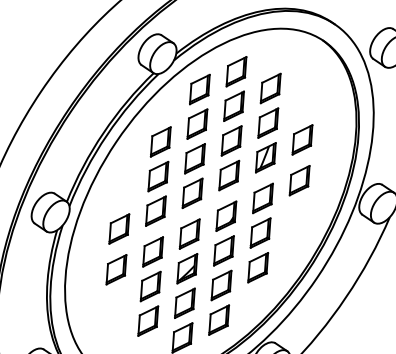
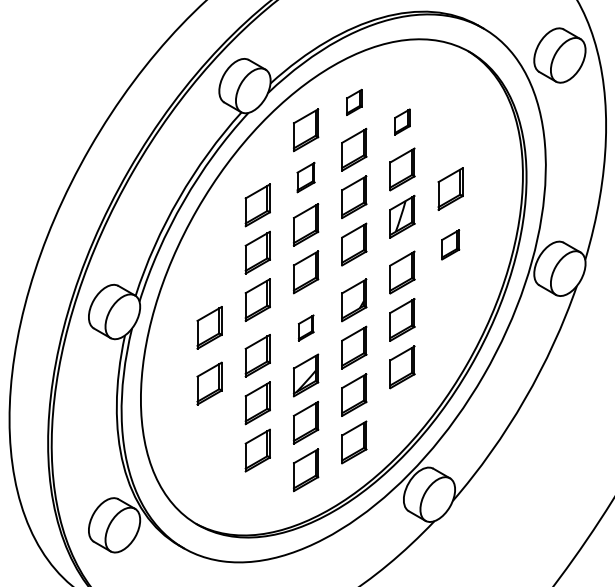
part: (236, 71) -> (354, 102), size x0.6
part: (270, 88) -> (402, 121), size x0.6
part: (197, 124) -> (305, 177), size x0.7
part: (299, 180) -> (450, 244), size x0.7
part: (190, 233) -> (306, 327), size x0.6

